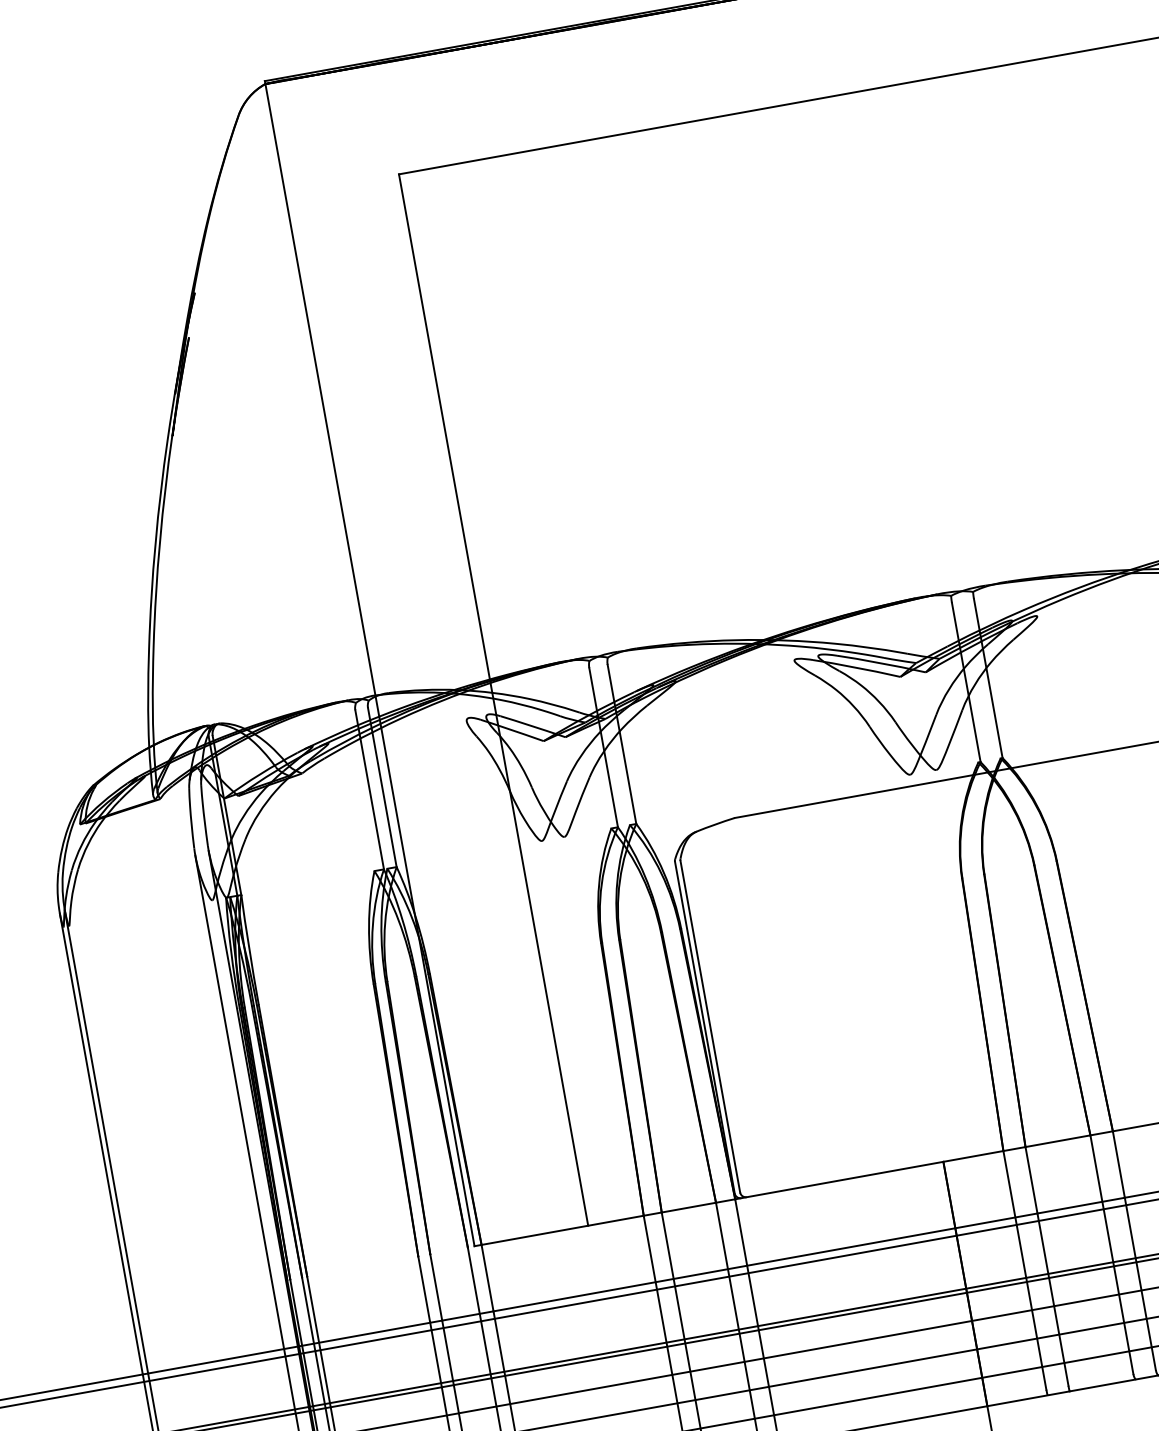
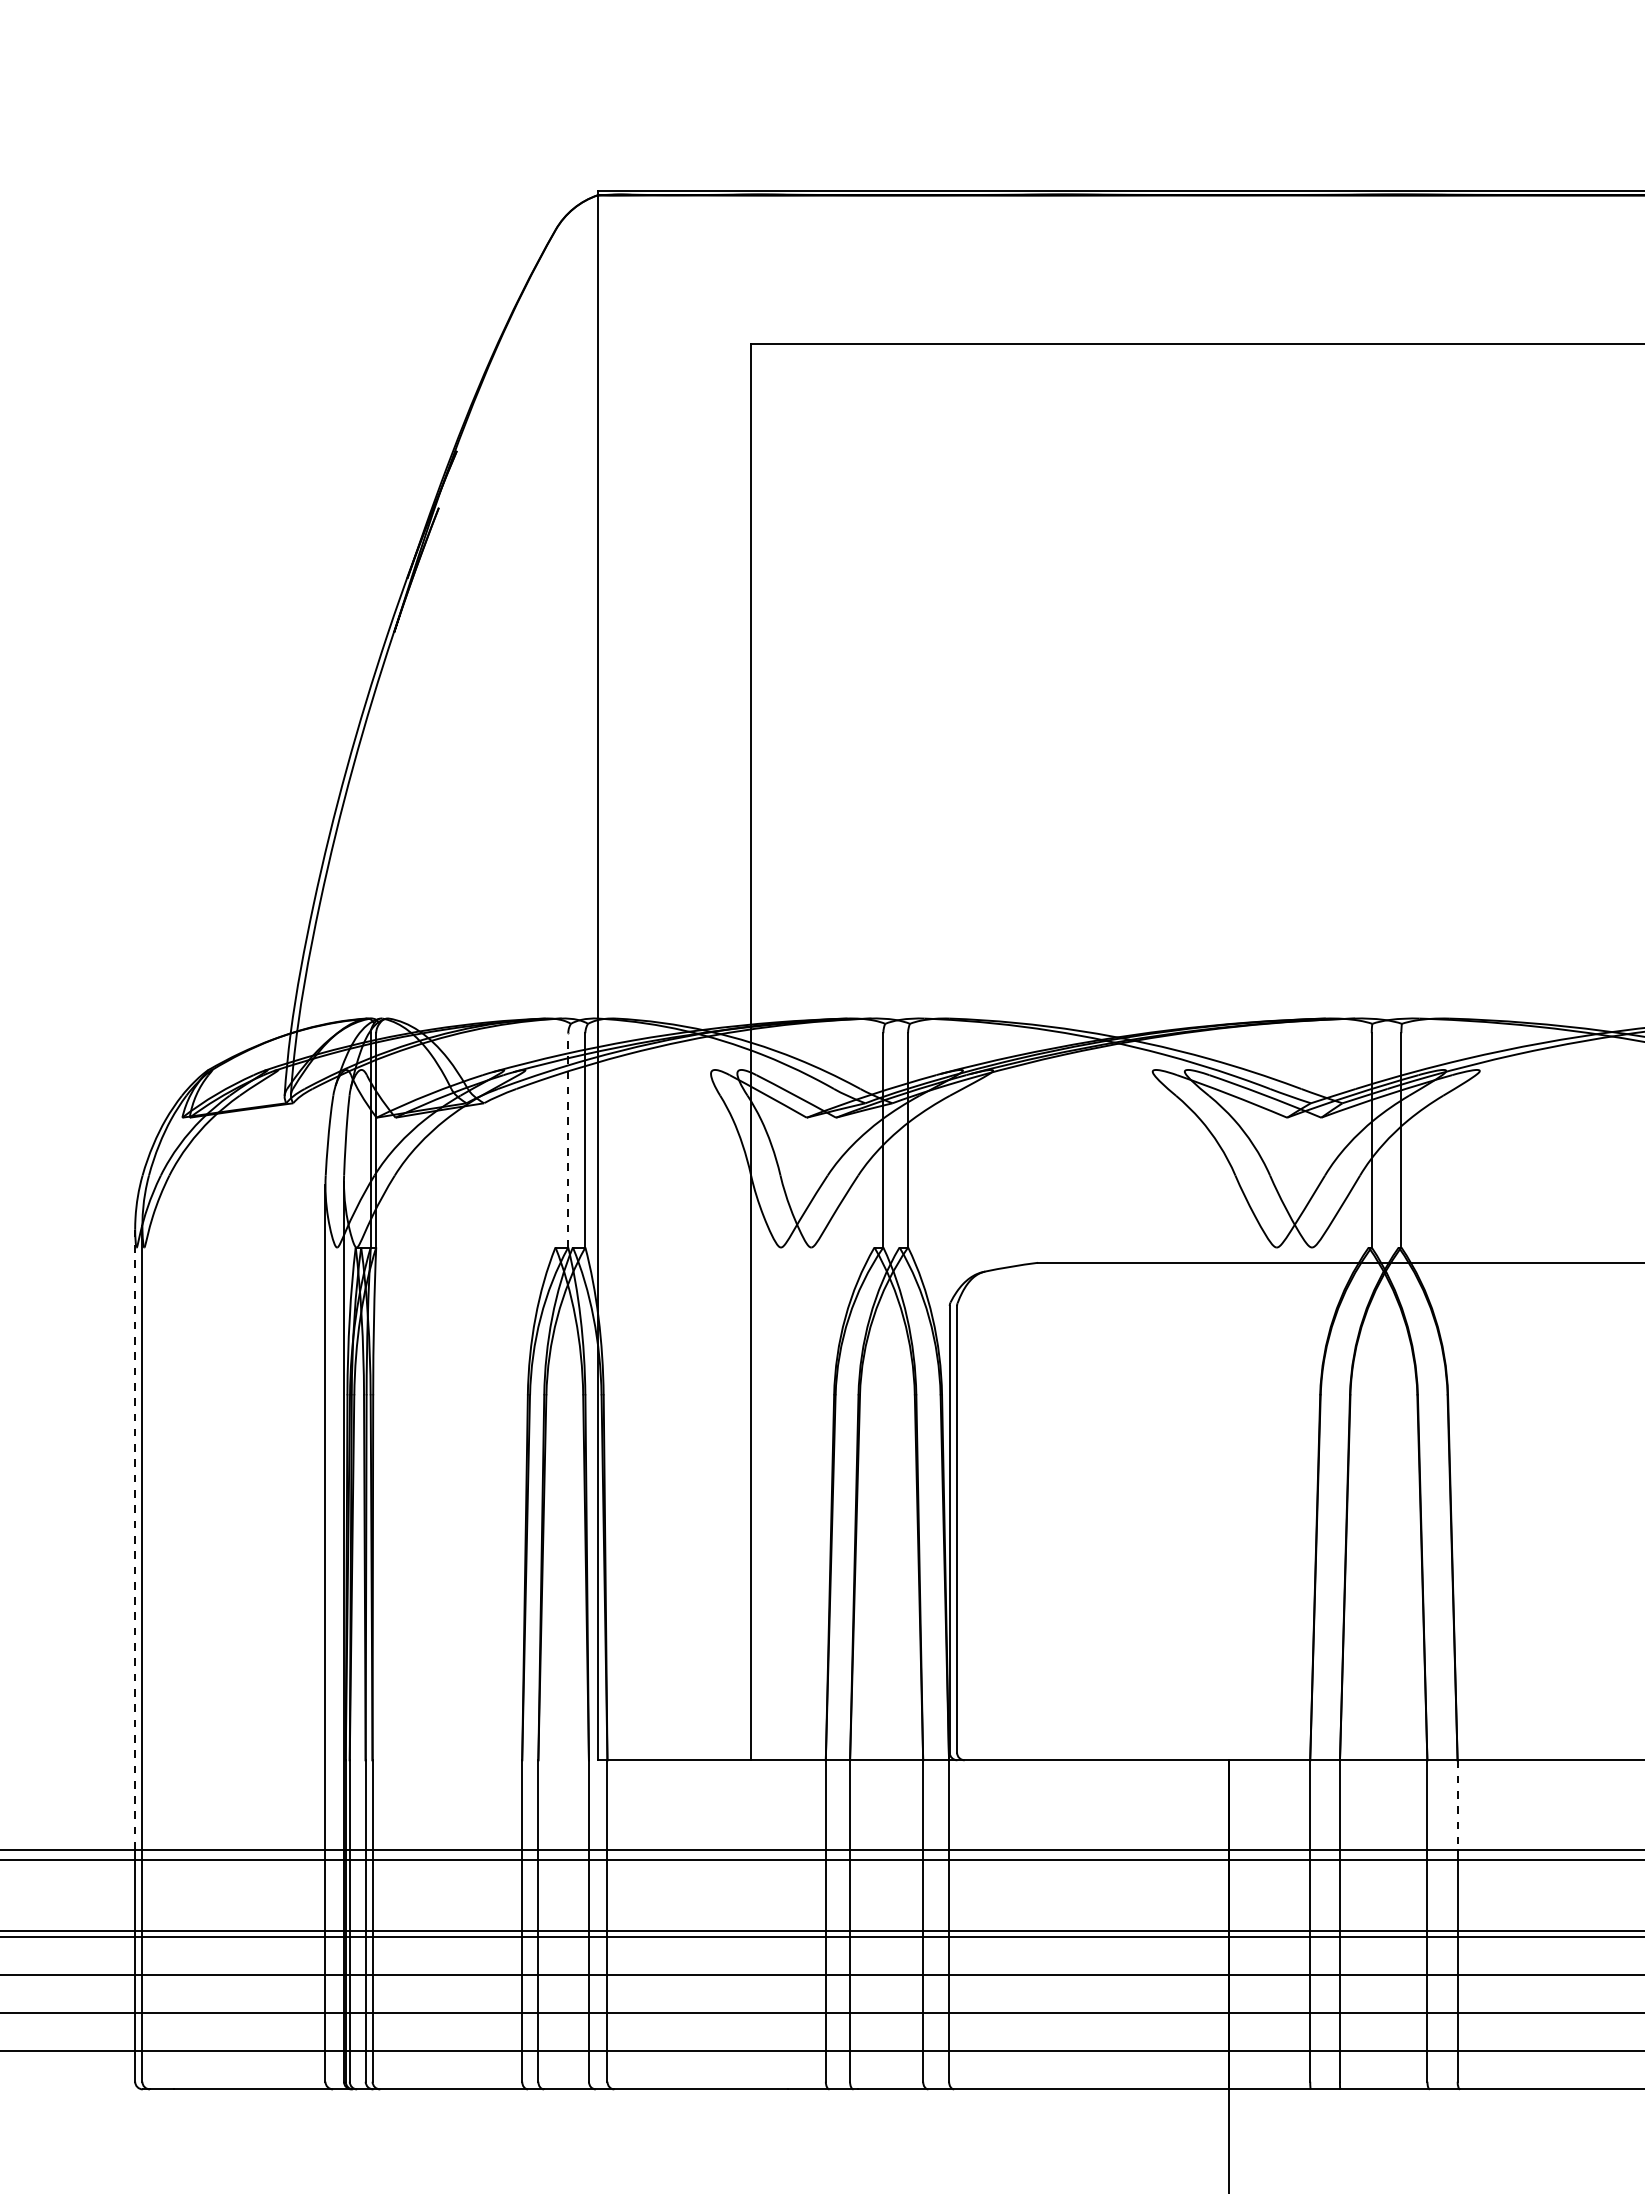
line: (369, 789) -> (568, 1139), solid -> dashed
line: (101, 1143) -> (135, 1538), solid -> dashed
line: (1118, 1164) -> (1457, 1805), solid -> dashed

